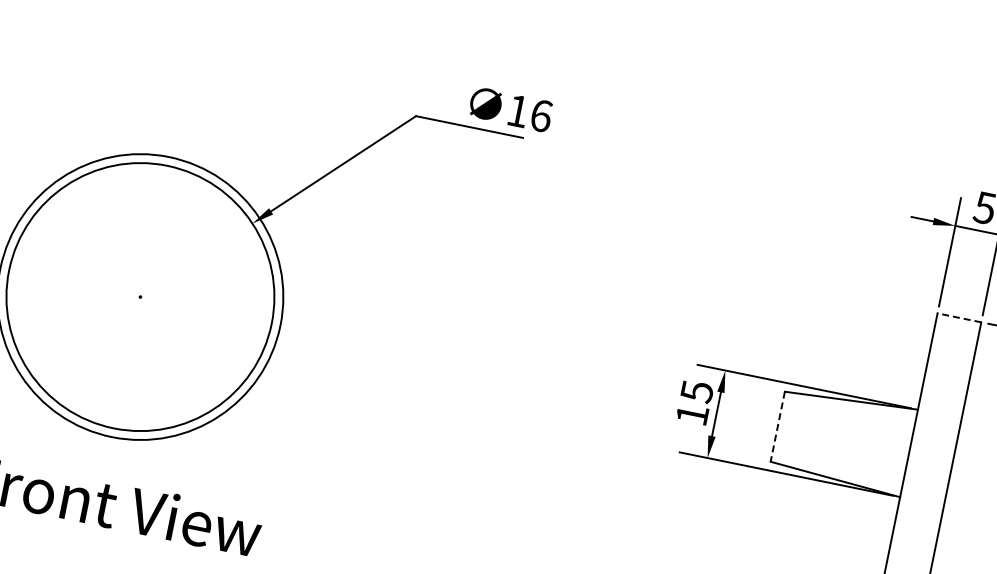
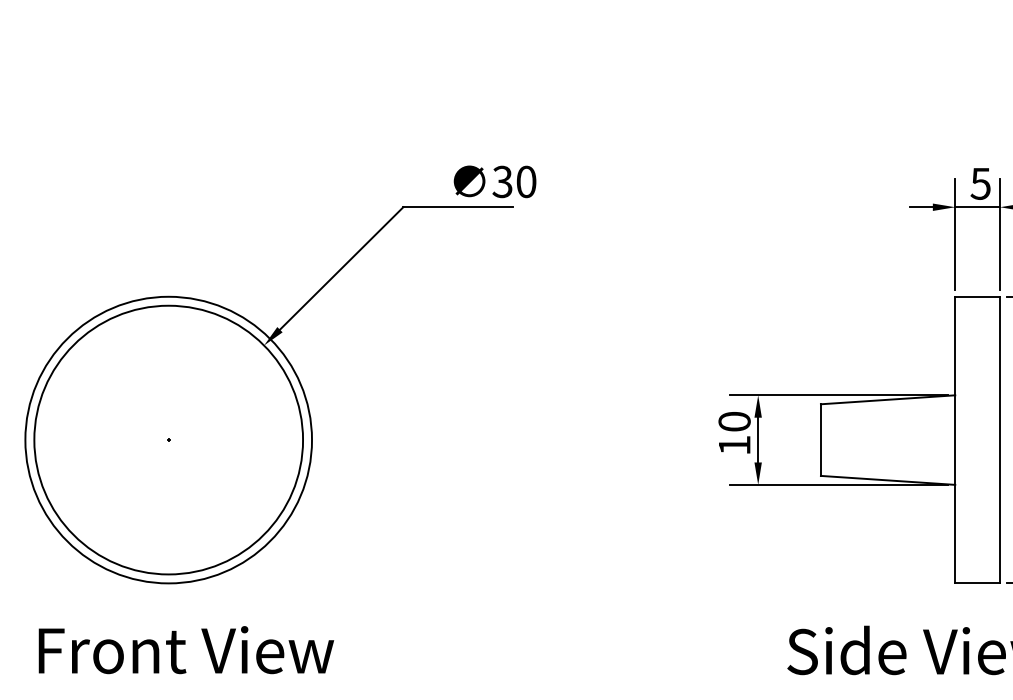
text: (529, 113) -> (514, 181), 16 -> 30
line: (959, 317) -> (977, 296), dashed -> solid
text: (696, 392) -> (734, 422), 15 -> 10
line: (777, 427) -> (820, 440), dashed -> solid

